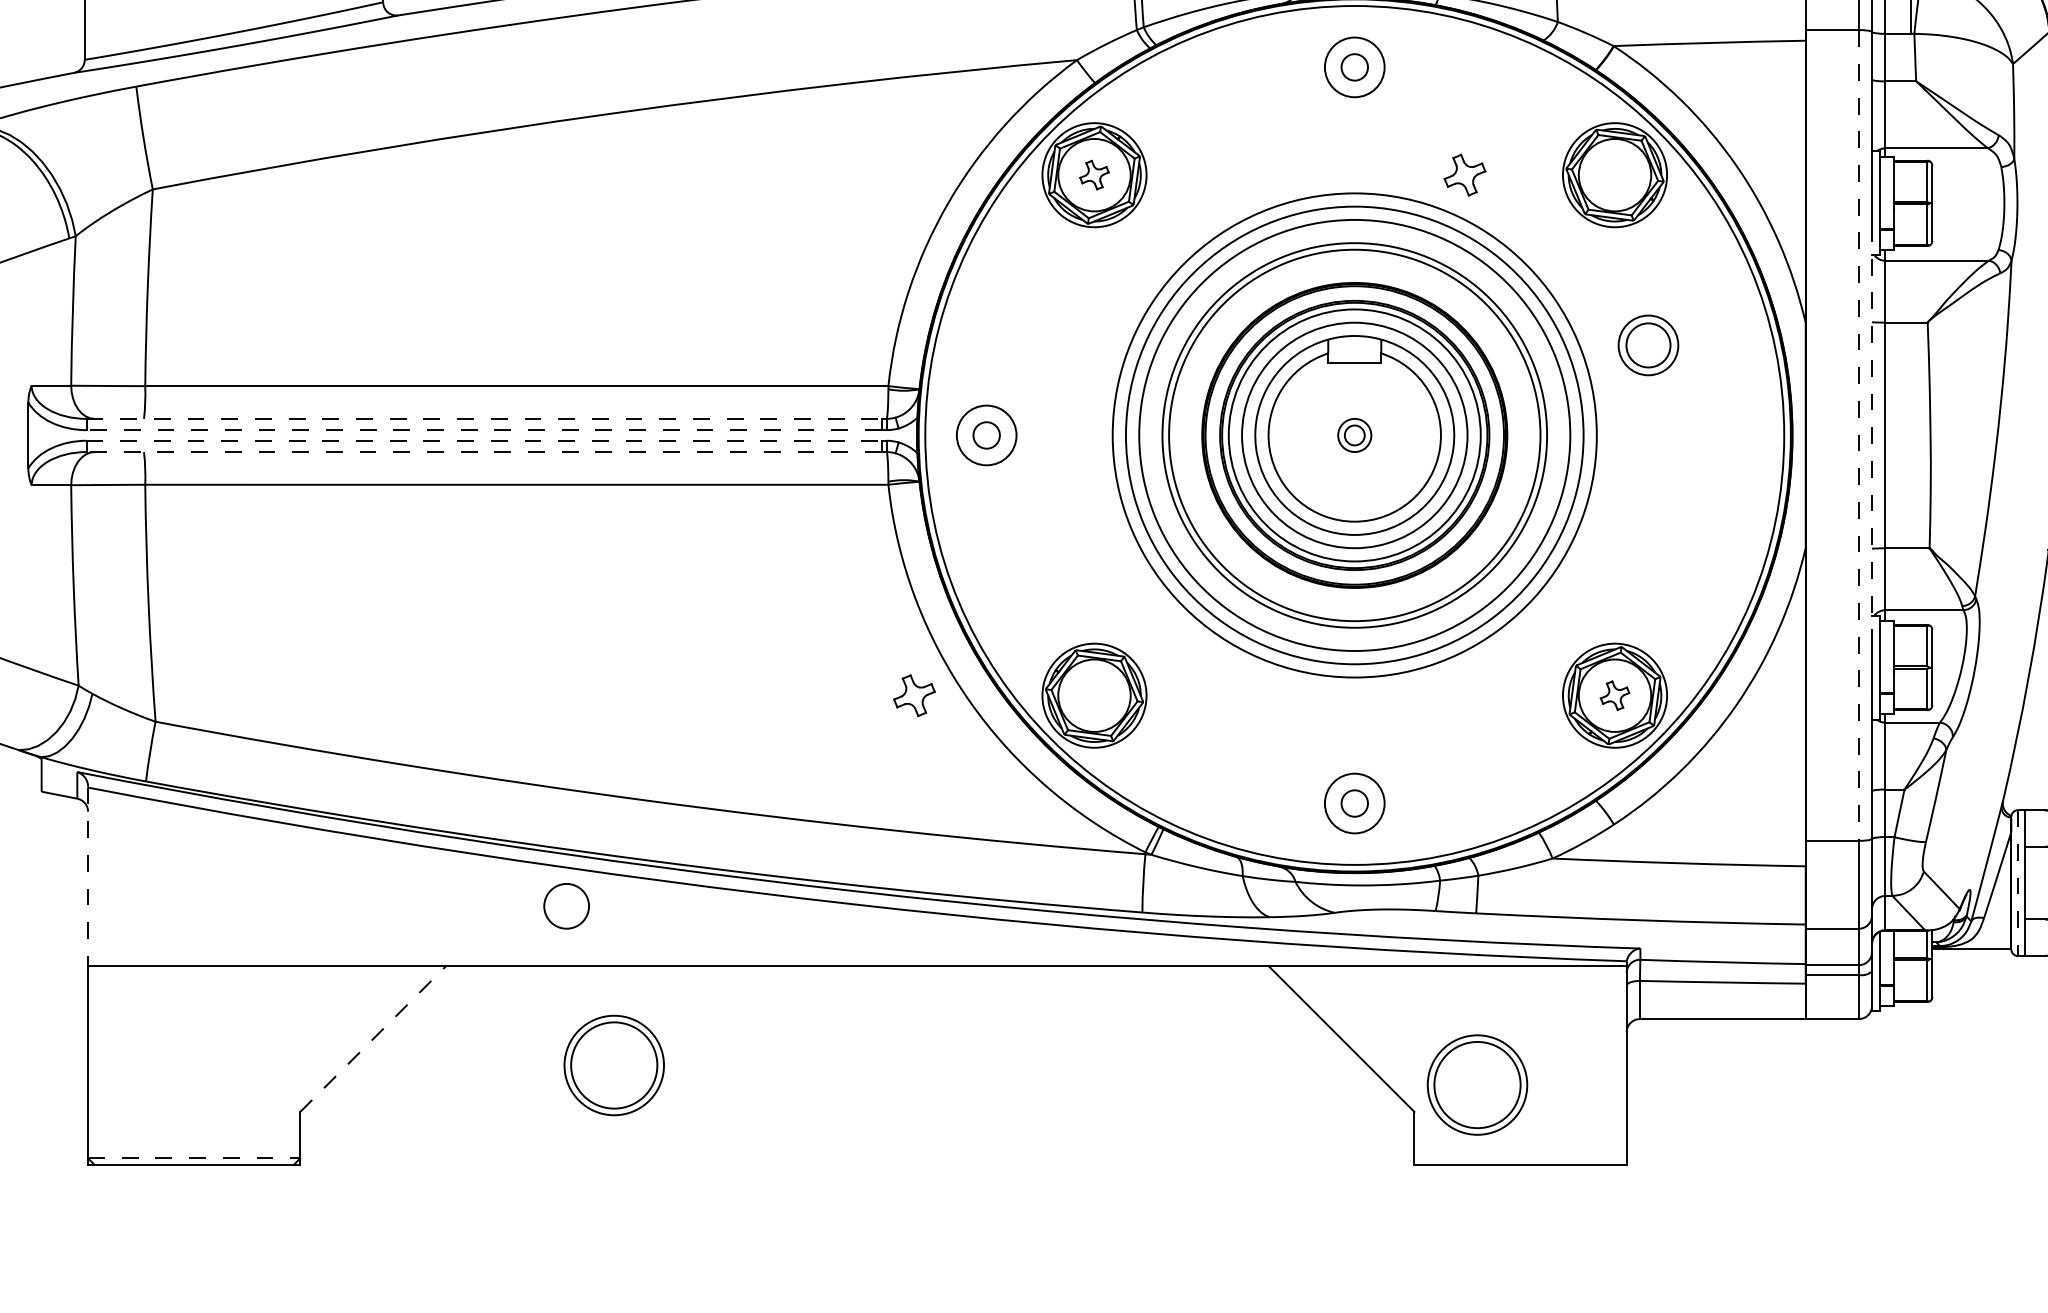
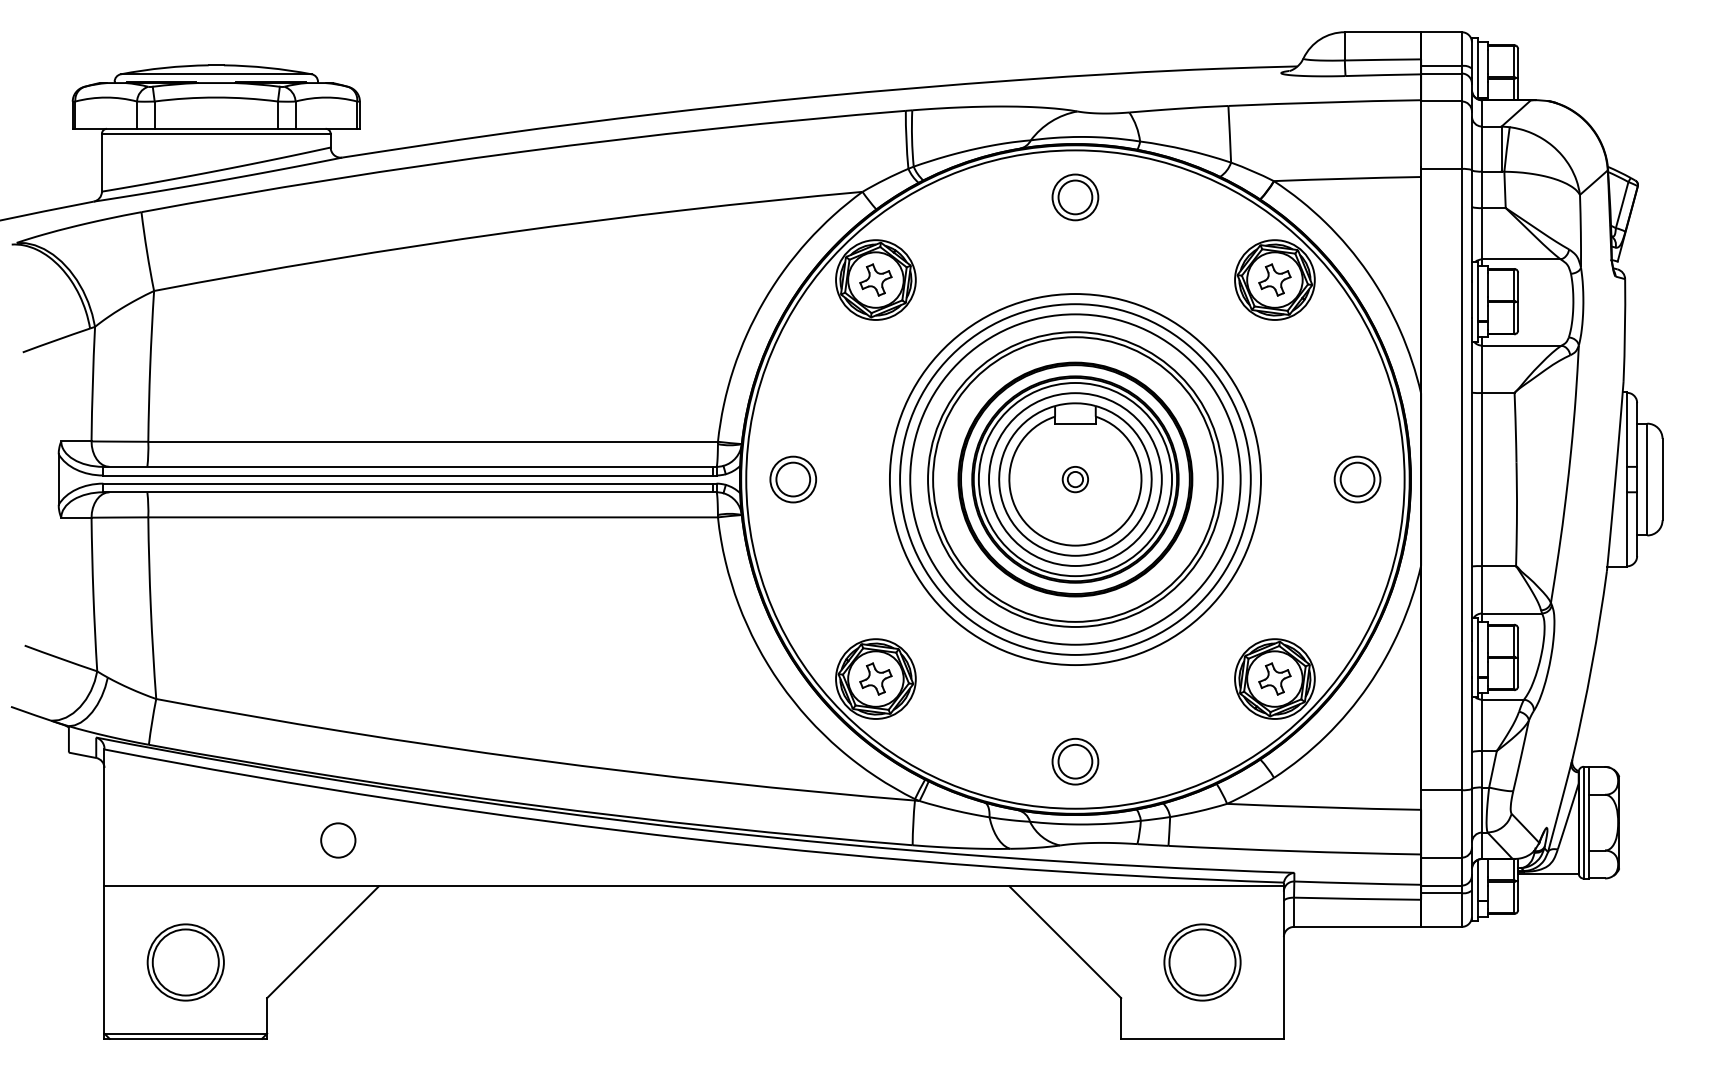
circle: (1354, 67) -> (1075, 197), size x1.67
part: (1093, 174) -> (875, 279), size x1.43
part: (1464, 174) -> (1274, 279), moved
part: (1648, 345) -> (1357, 479), moved
line: (484, 418) -> (408, 466), dashed -> solid
line: (484, 430) -> (408, 475), dashed -> solid
circle: (986, 435) -> (793, 479), size x1.67
line: (1858, 435) -> (1461, 479), dashed -> solid
line: (1871, 435) -> (1471, 479), dashed -> solid
line: (484, 440) -> (408, 483), dashed -> solid
line: (484, 452) -> (408, 492), dashed -> solid
part: (913, 694) -> (875, 678), moved
part: (1614, 694) -> (1274, 678), size x1.43
circle: (1354, 803) -> (1075, 761), size x1.67
line: (88, 877) -> (104, 818), dashed -> solid
line: (2017, 882) -> (1583, 822), dashed -> solid
circle: (566, 906) -> (338, 840), moved
line: (373, 1038) -> (323, 941), dashed -> solid
part: (613, 1065) -> (185, 962), moved
part: (1477, 1085) -> (1202, 962), moved
line: (195, 1158) -> (186, 1033), dashed -> solid

